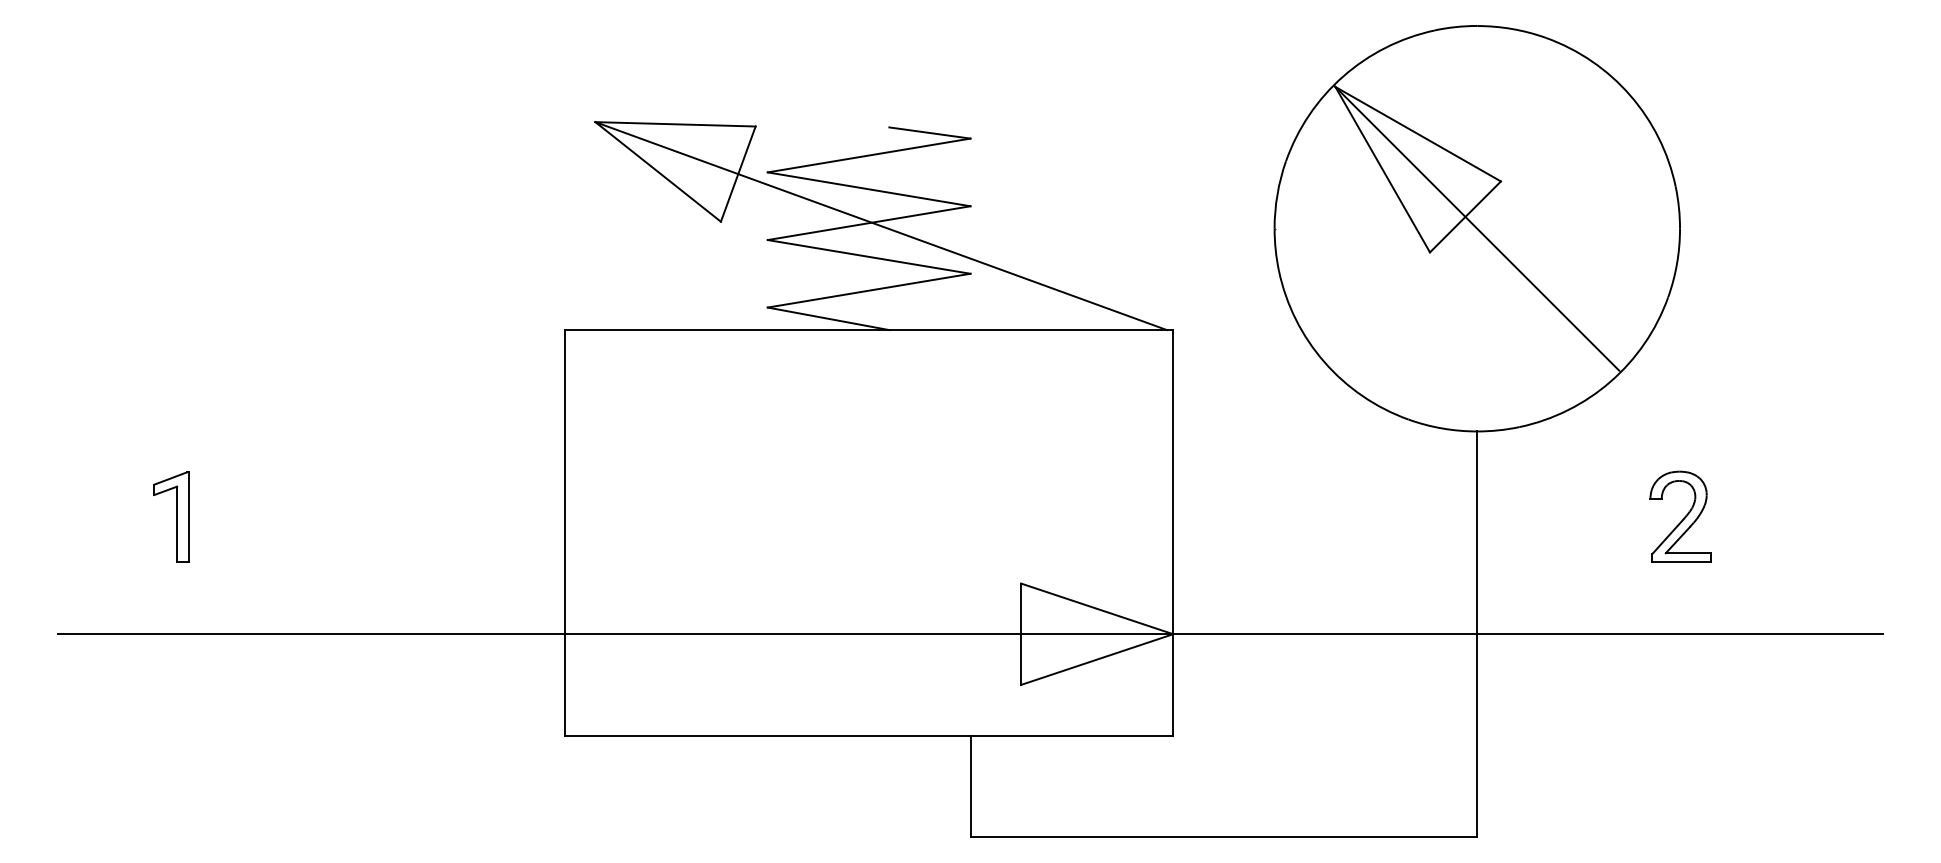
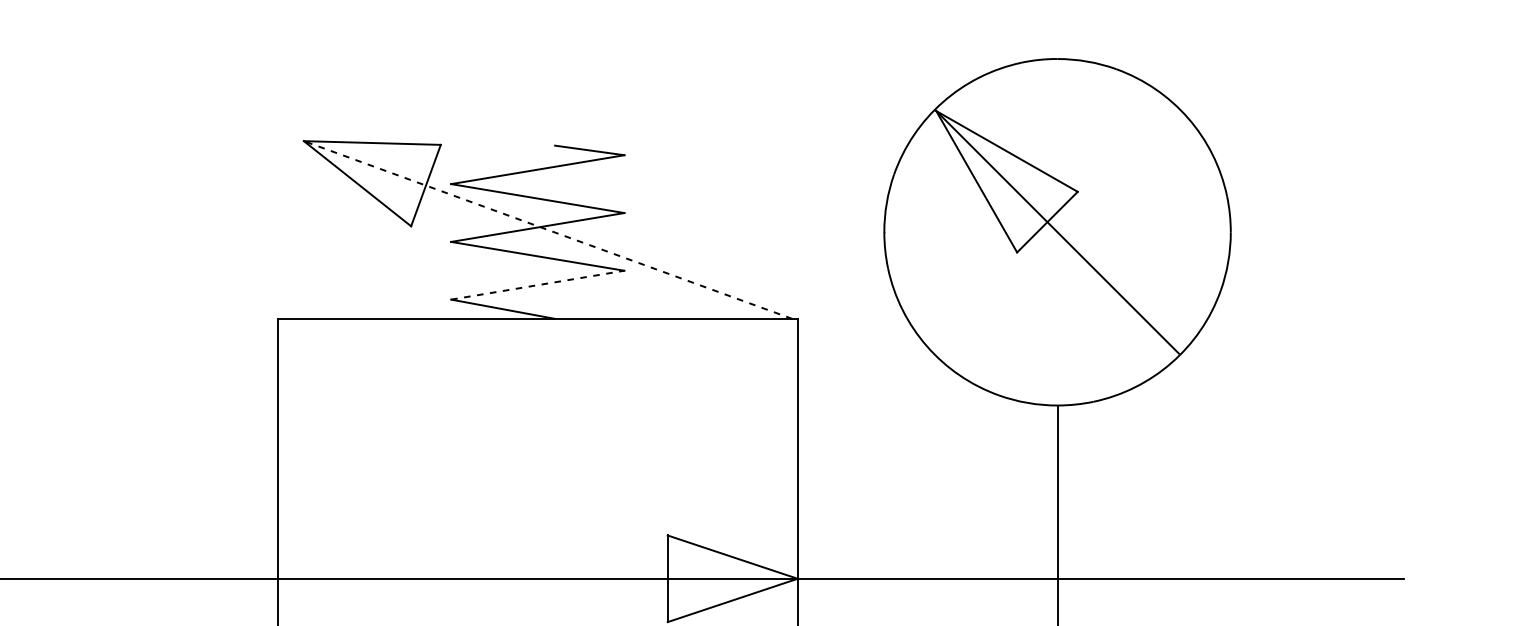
line: (880, 225) -> (547, 229), solid -> dashed
line: (869, 290) -> (538, 285), solid -> dashed
part: (1680, 516) -> (1231, 478), removed

